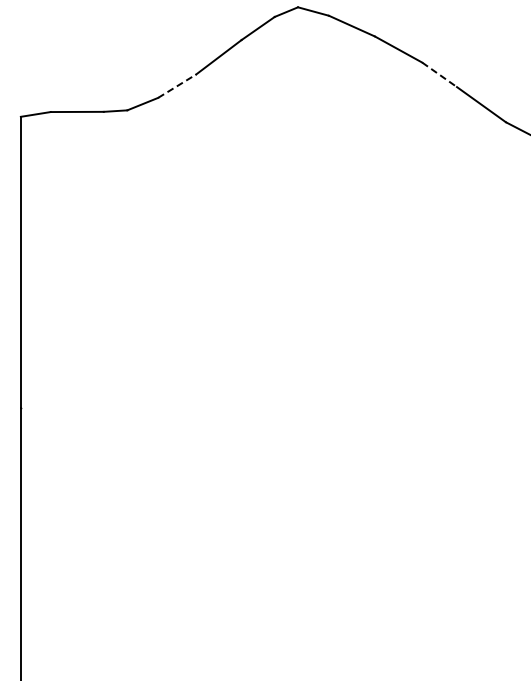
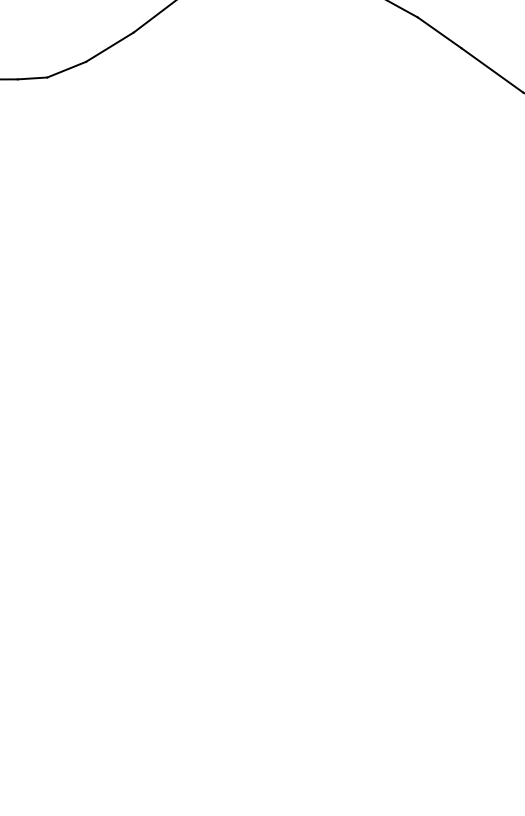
line: (440, 75) -> (440, 33), dashed -> solid
line: (177, 85) -> (110, 46), dashed -> solid

